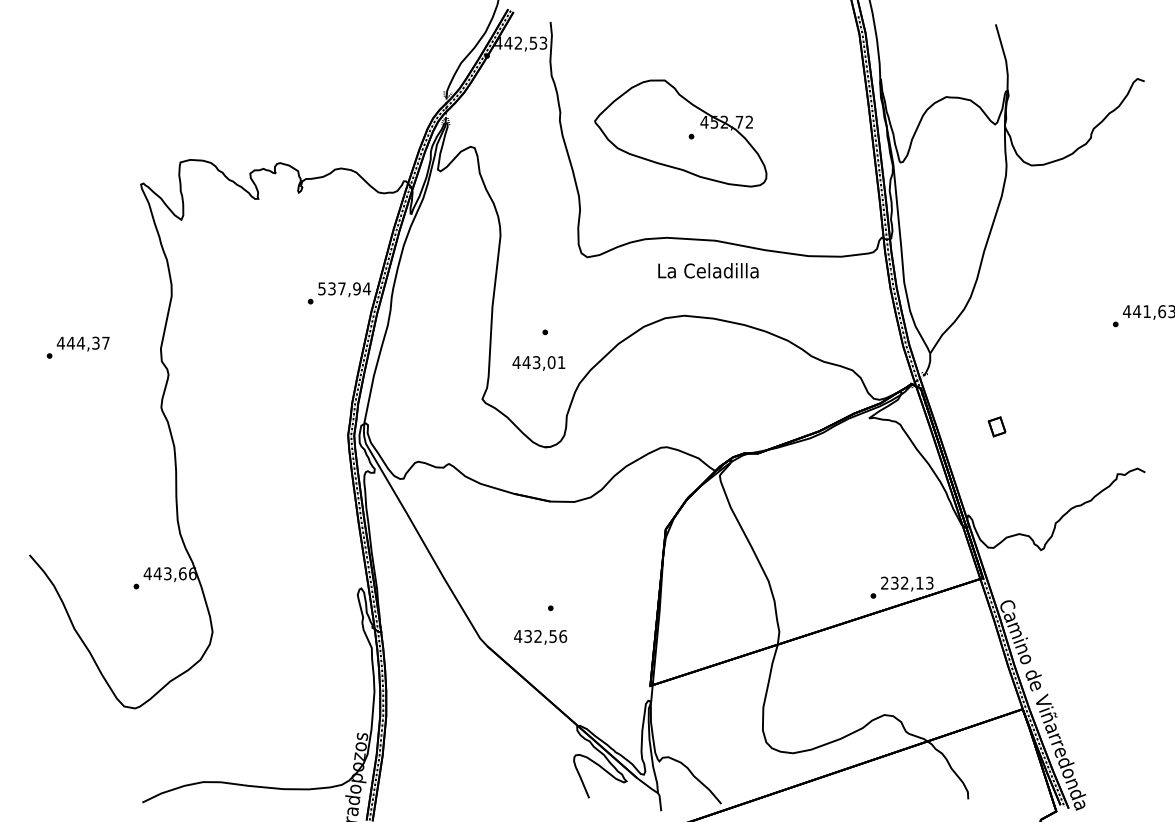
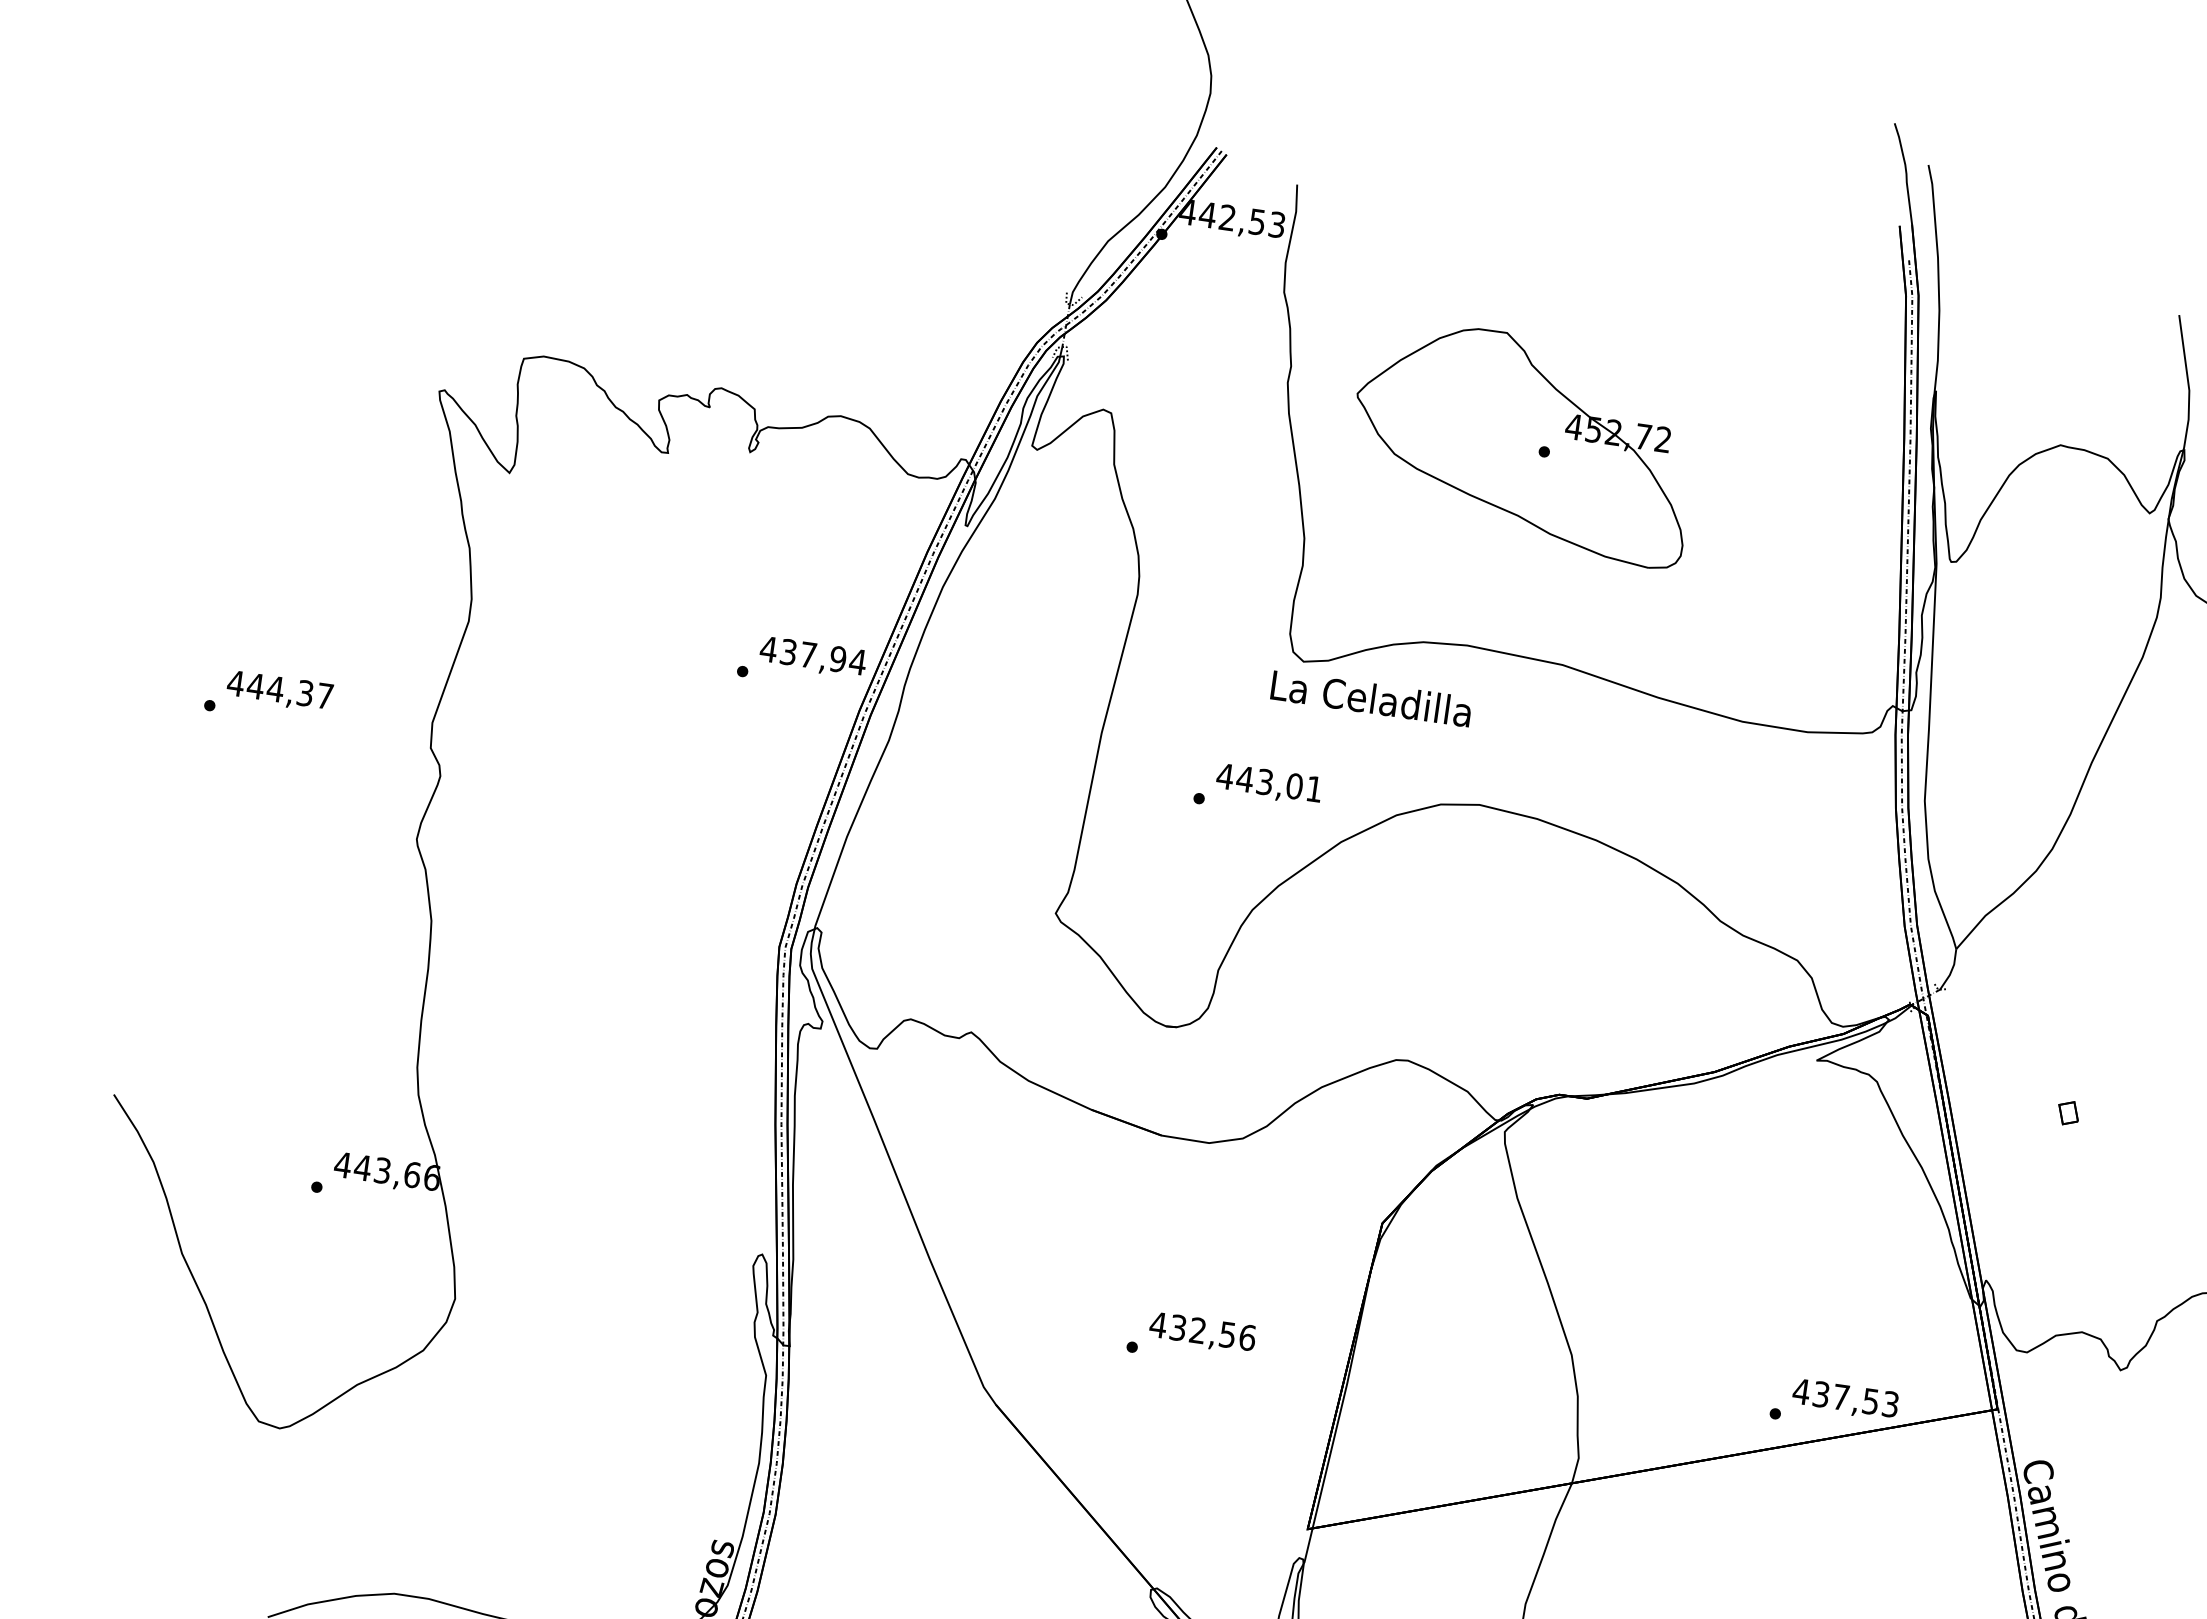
text: (708, 270) -> (1371, 698), moved
text: (321, 288) -> (767, 648), 537,94 -> 437,94
text: (538, 363) -> (1268, 784), moved
part: (997, 426) -> (2069, 1112), size x0.62
text: (901, 582) -> (1834, 1395), 232,13 -> 437,53
text: (540, 637) -> (1202, 1333), moved

